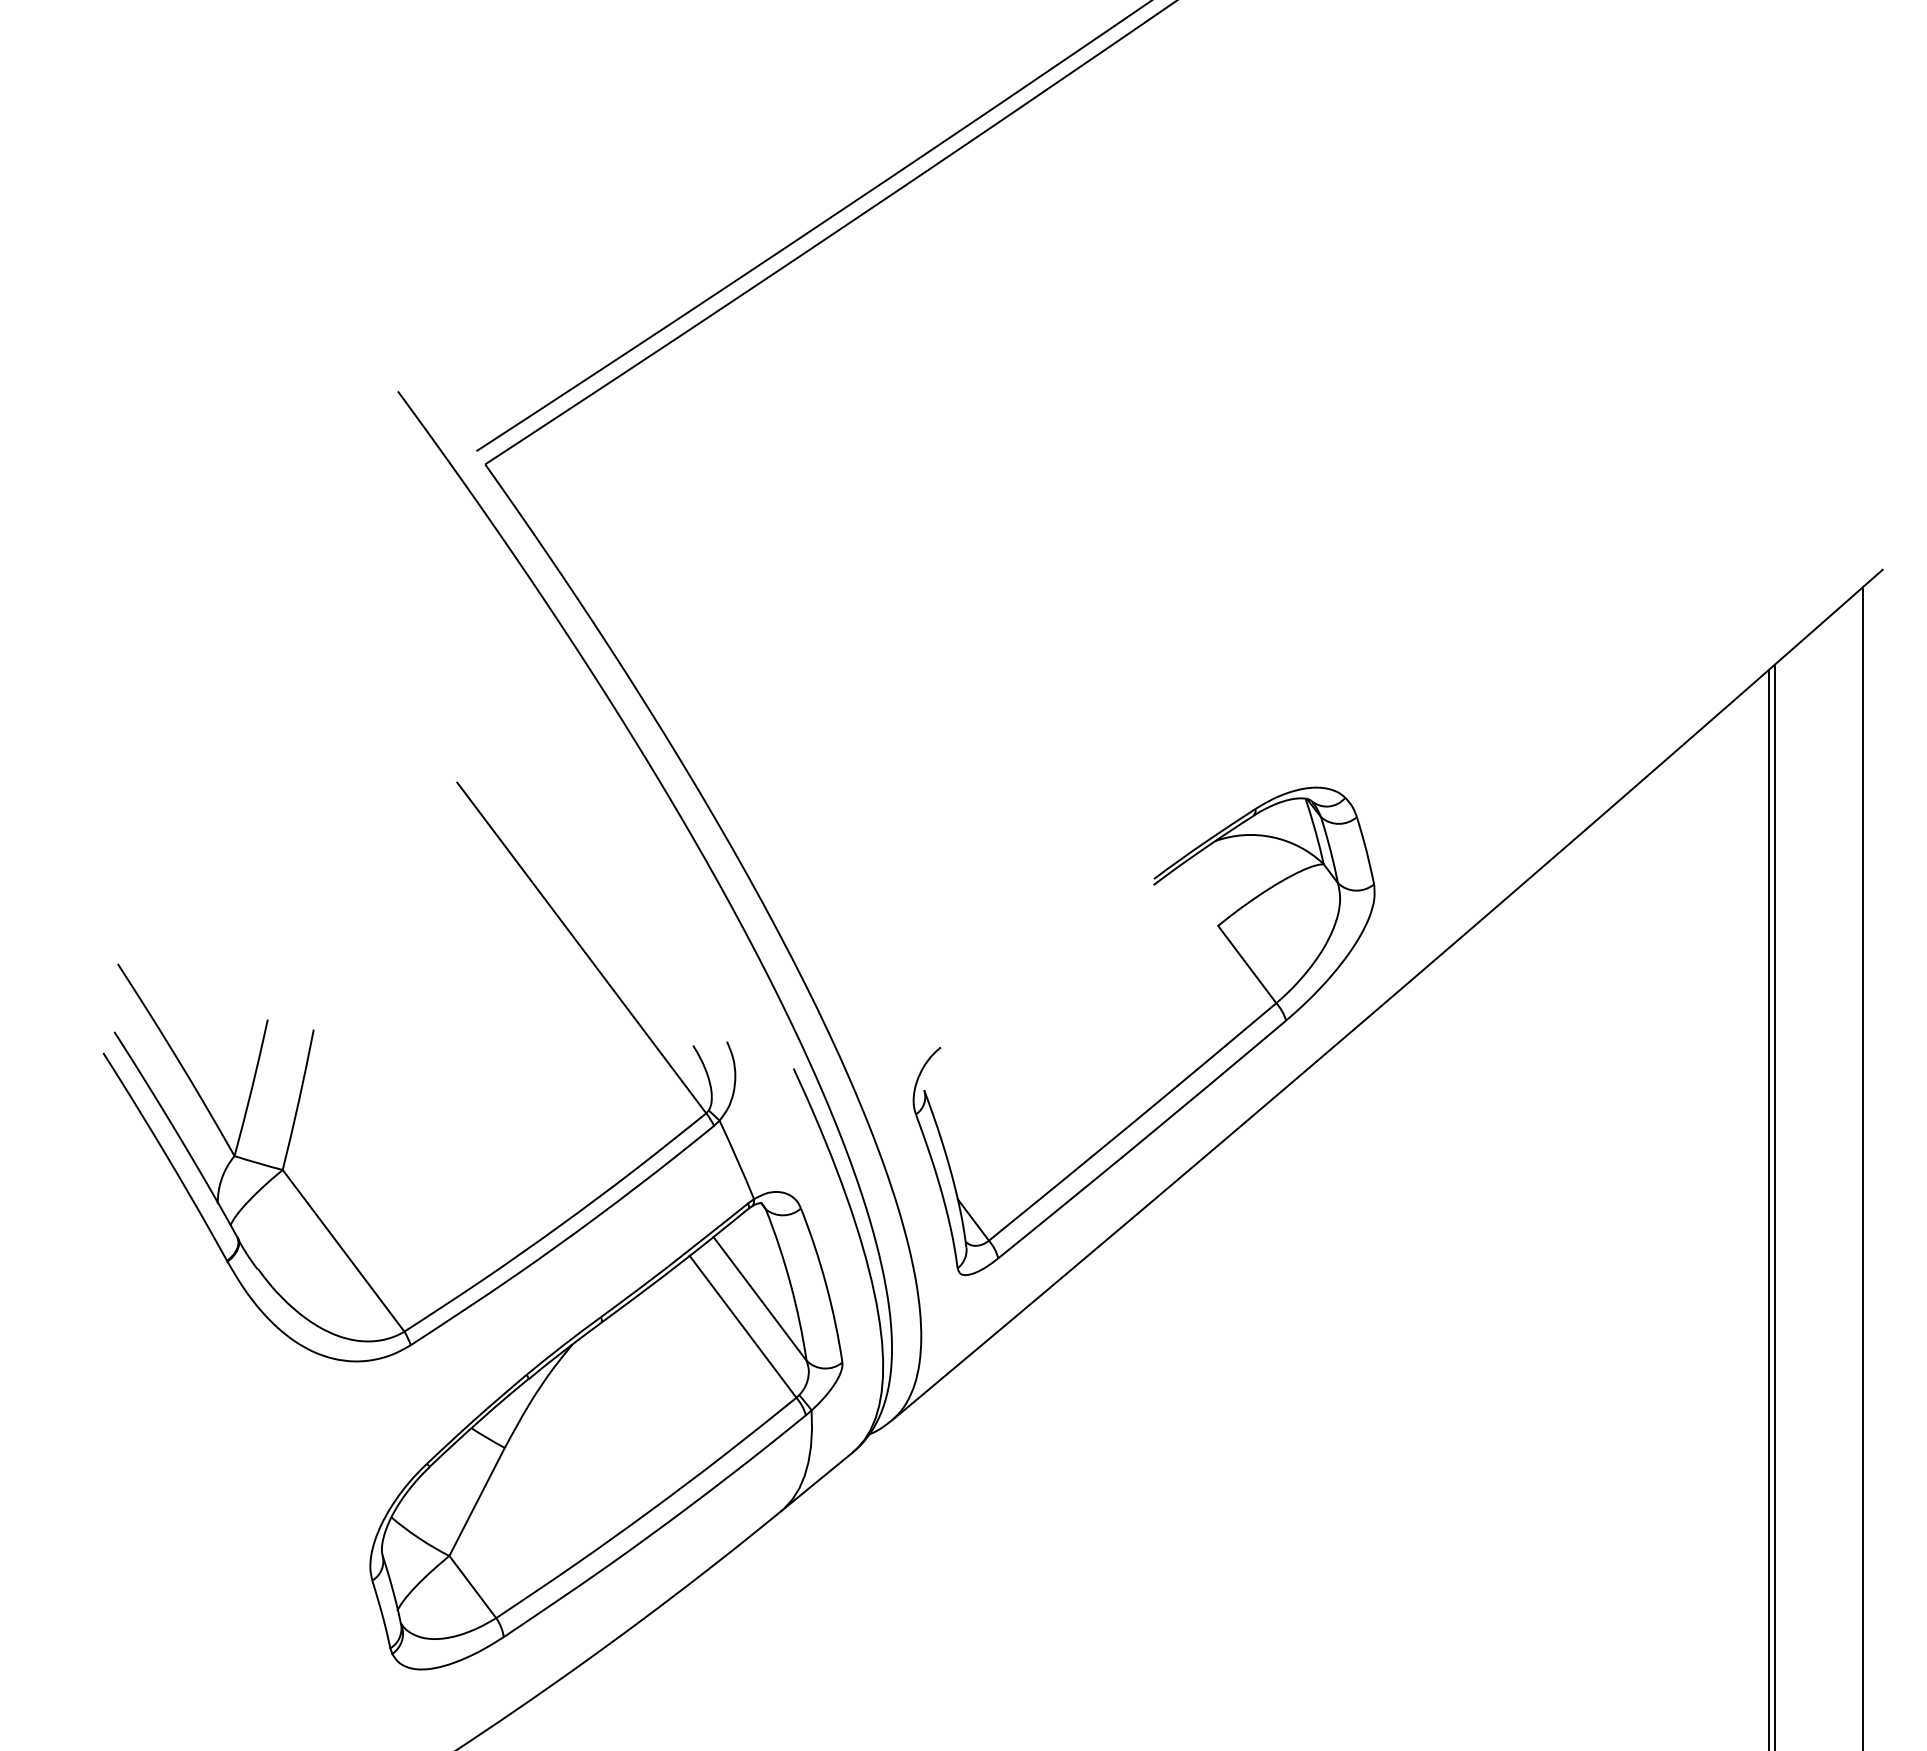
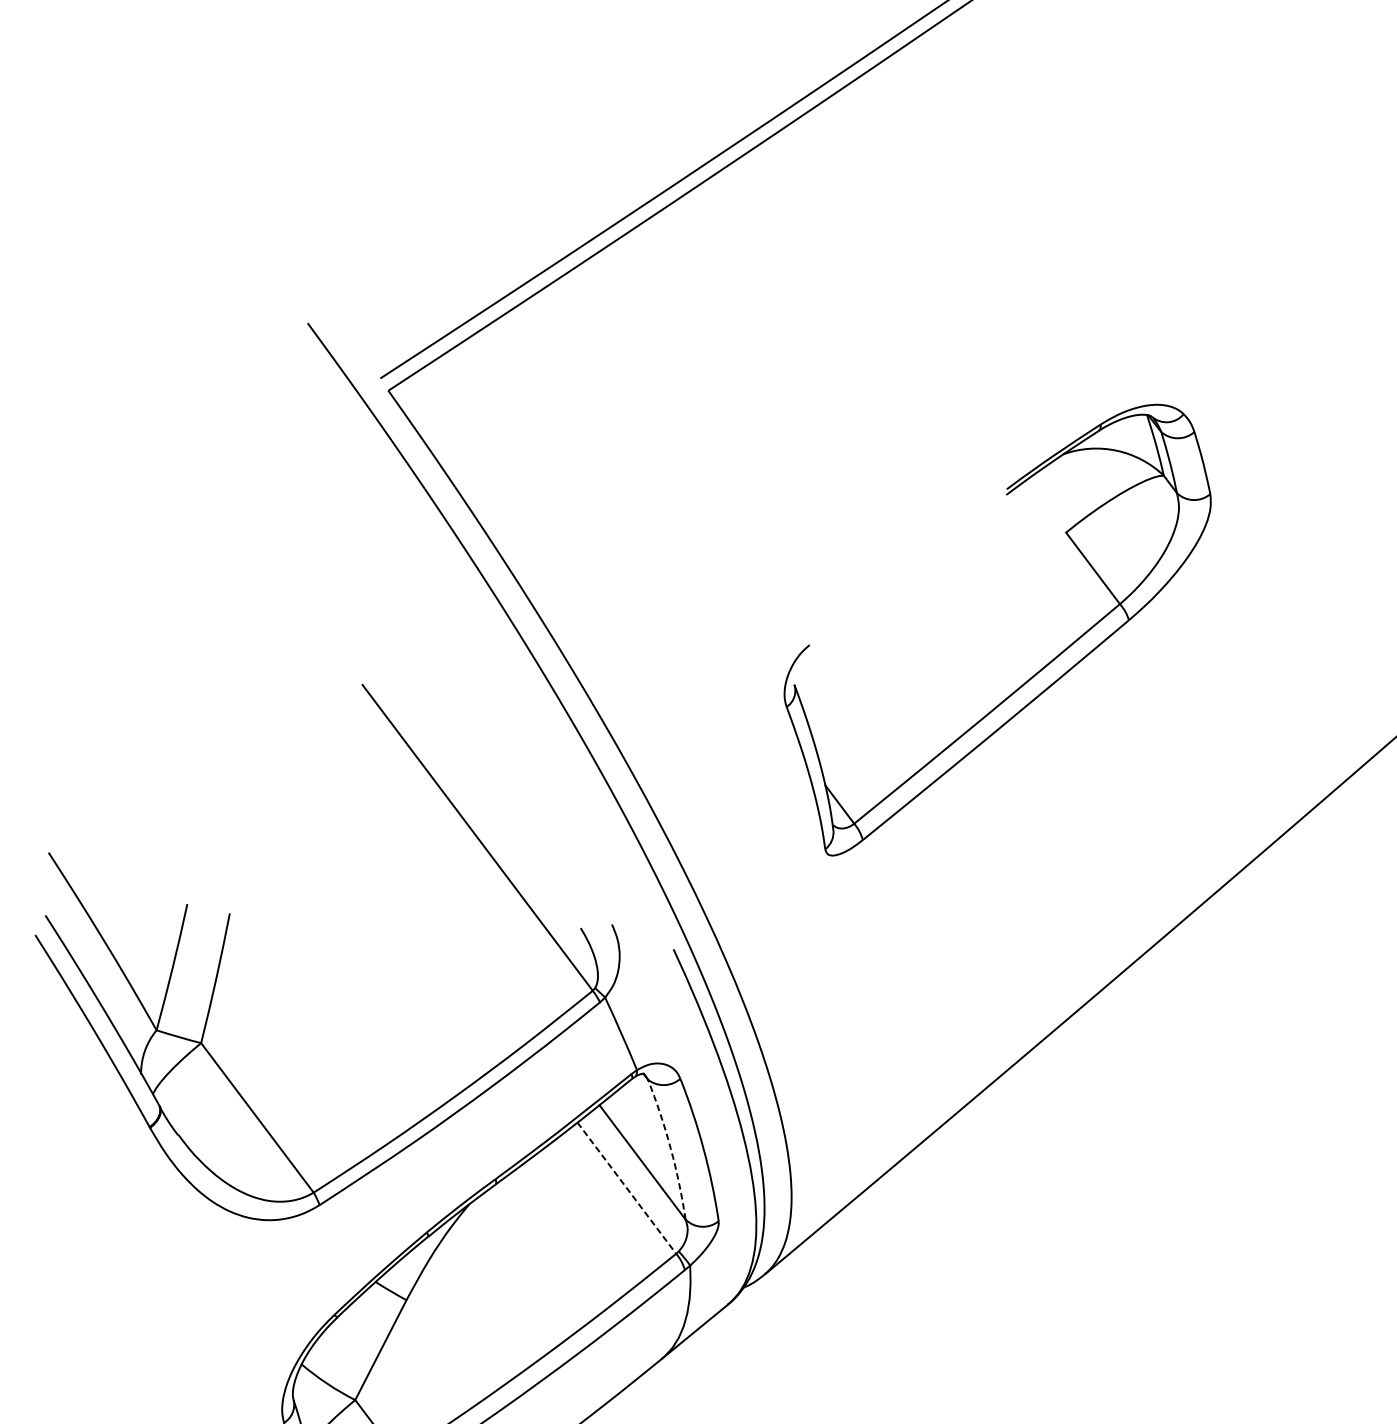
part: (1184, 1078) -> (1035, 673), moved
arc: (790, 1283) -> (670, 1148), solid -> dashed
line: (743, 1326) -> (627, 1187), solid -> dashed

